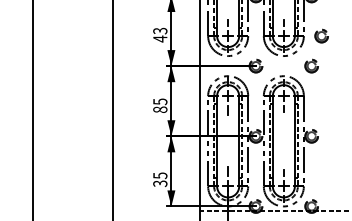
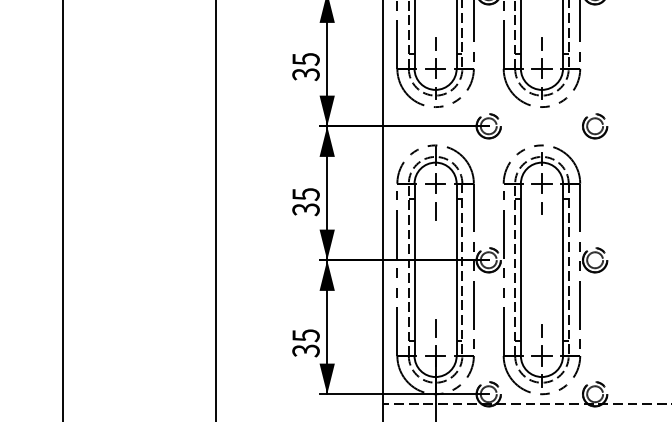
text: (160, 34) -> (306, 65), 43 -> 35
part: (321, 35) -> (613, 67), removed
text: (160, 109) -> (306, 209), 85 -> 35

